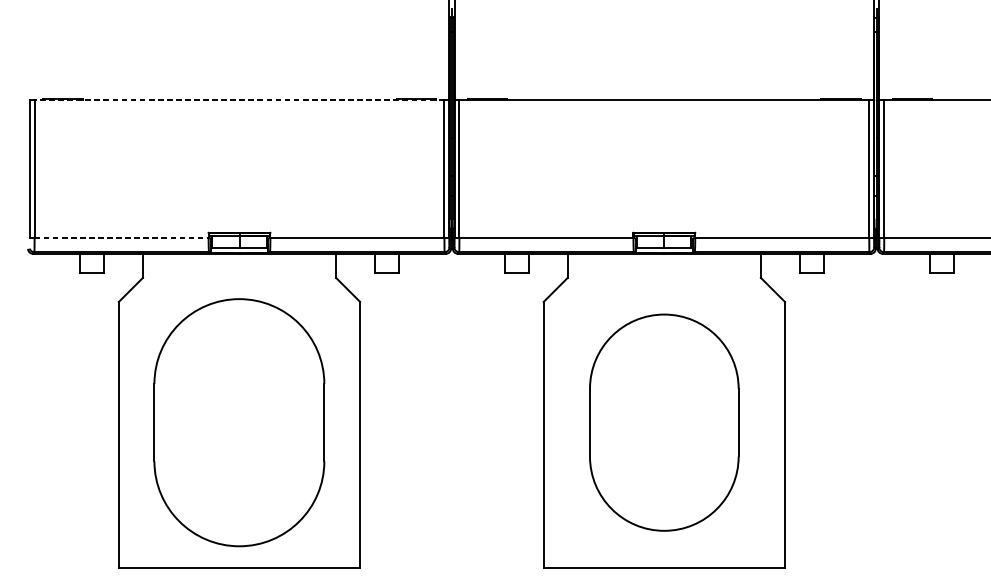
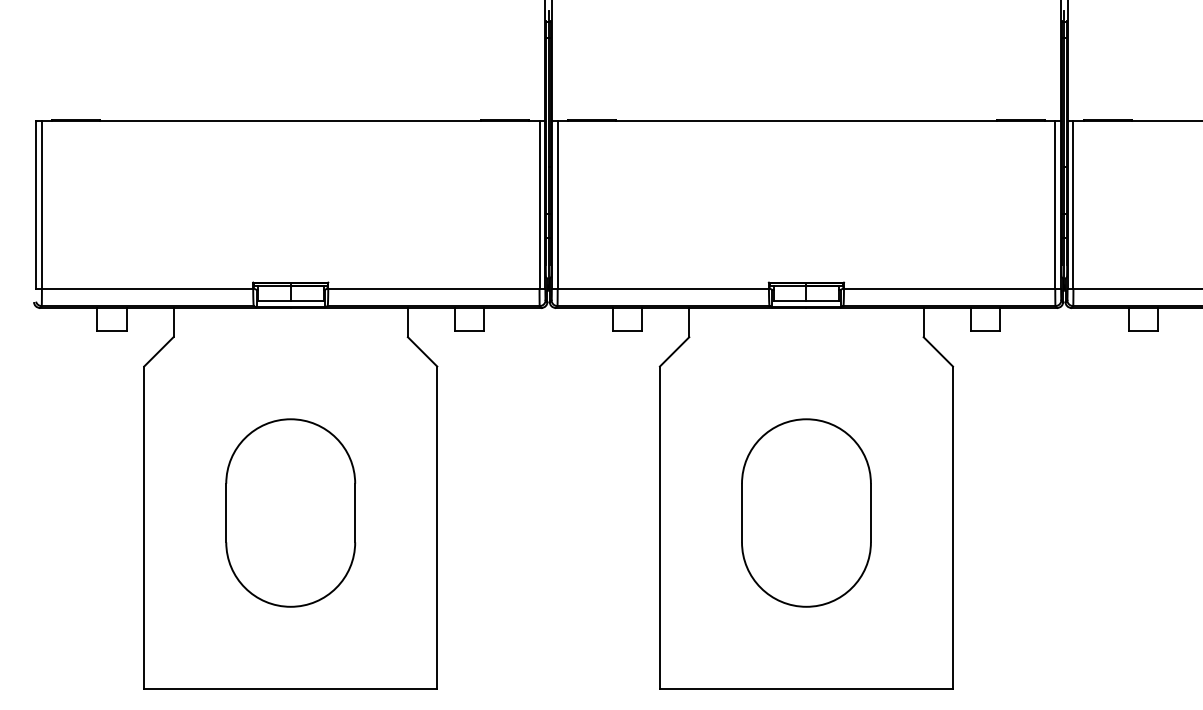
line: (239, 99) -> (290, 120), dashed -> solid
line: (121, 237) -> (147, 288), dashed -> solid
part: (239, 422) -> (290, 512), size x0.62
part: (664, 422) -> (806, 512), size x0.71

